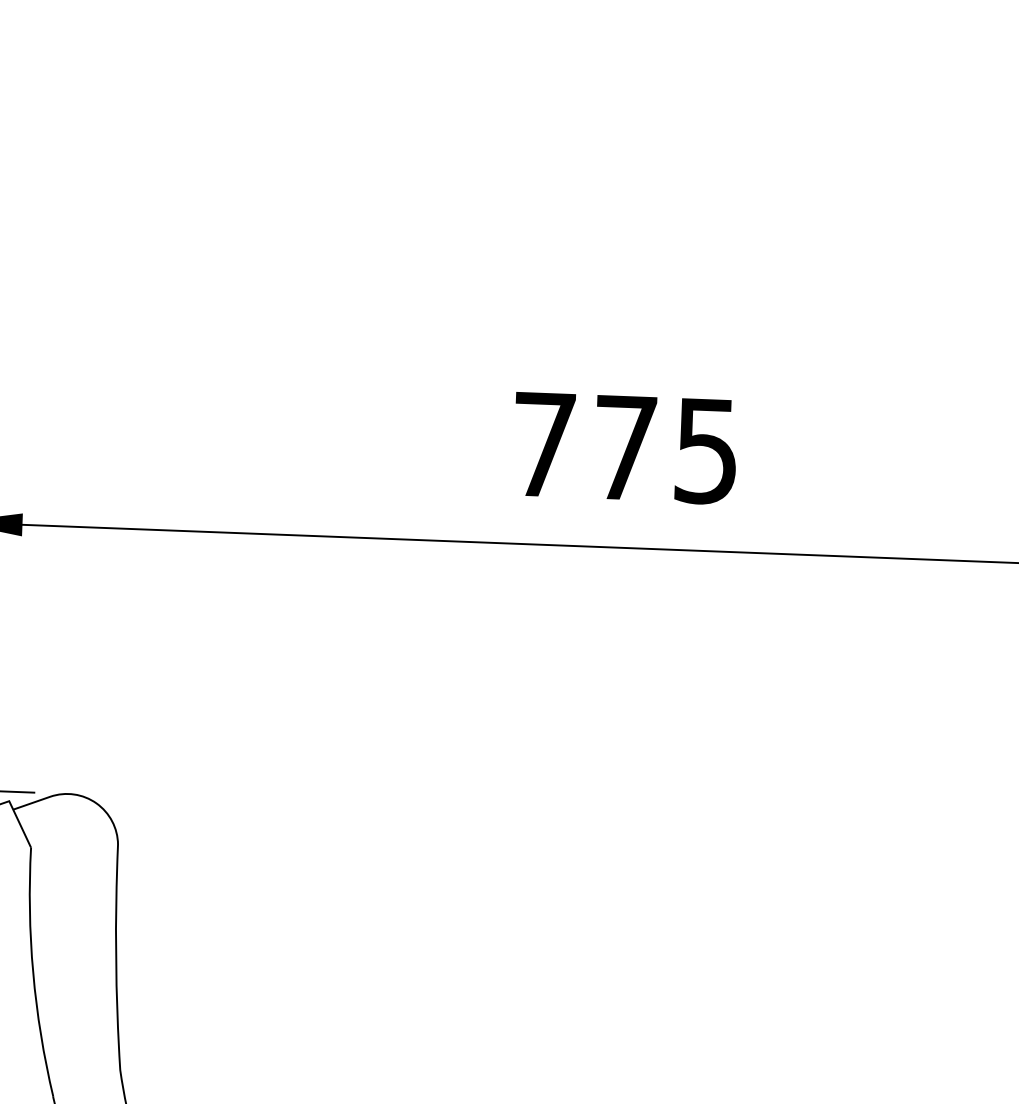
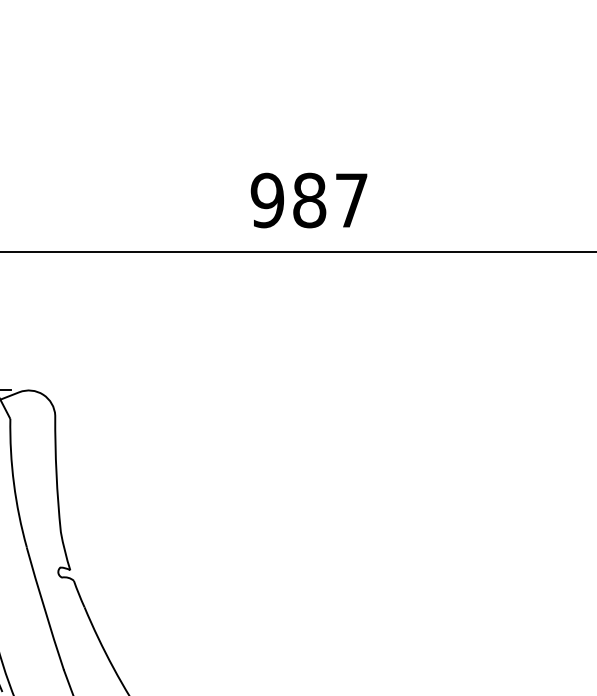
text: (623, 447) -> (308, 200), 775 -> 987

